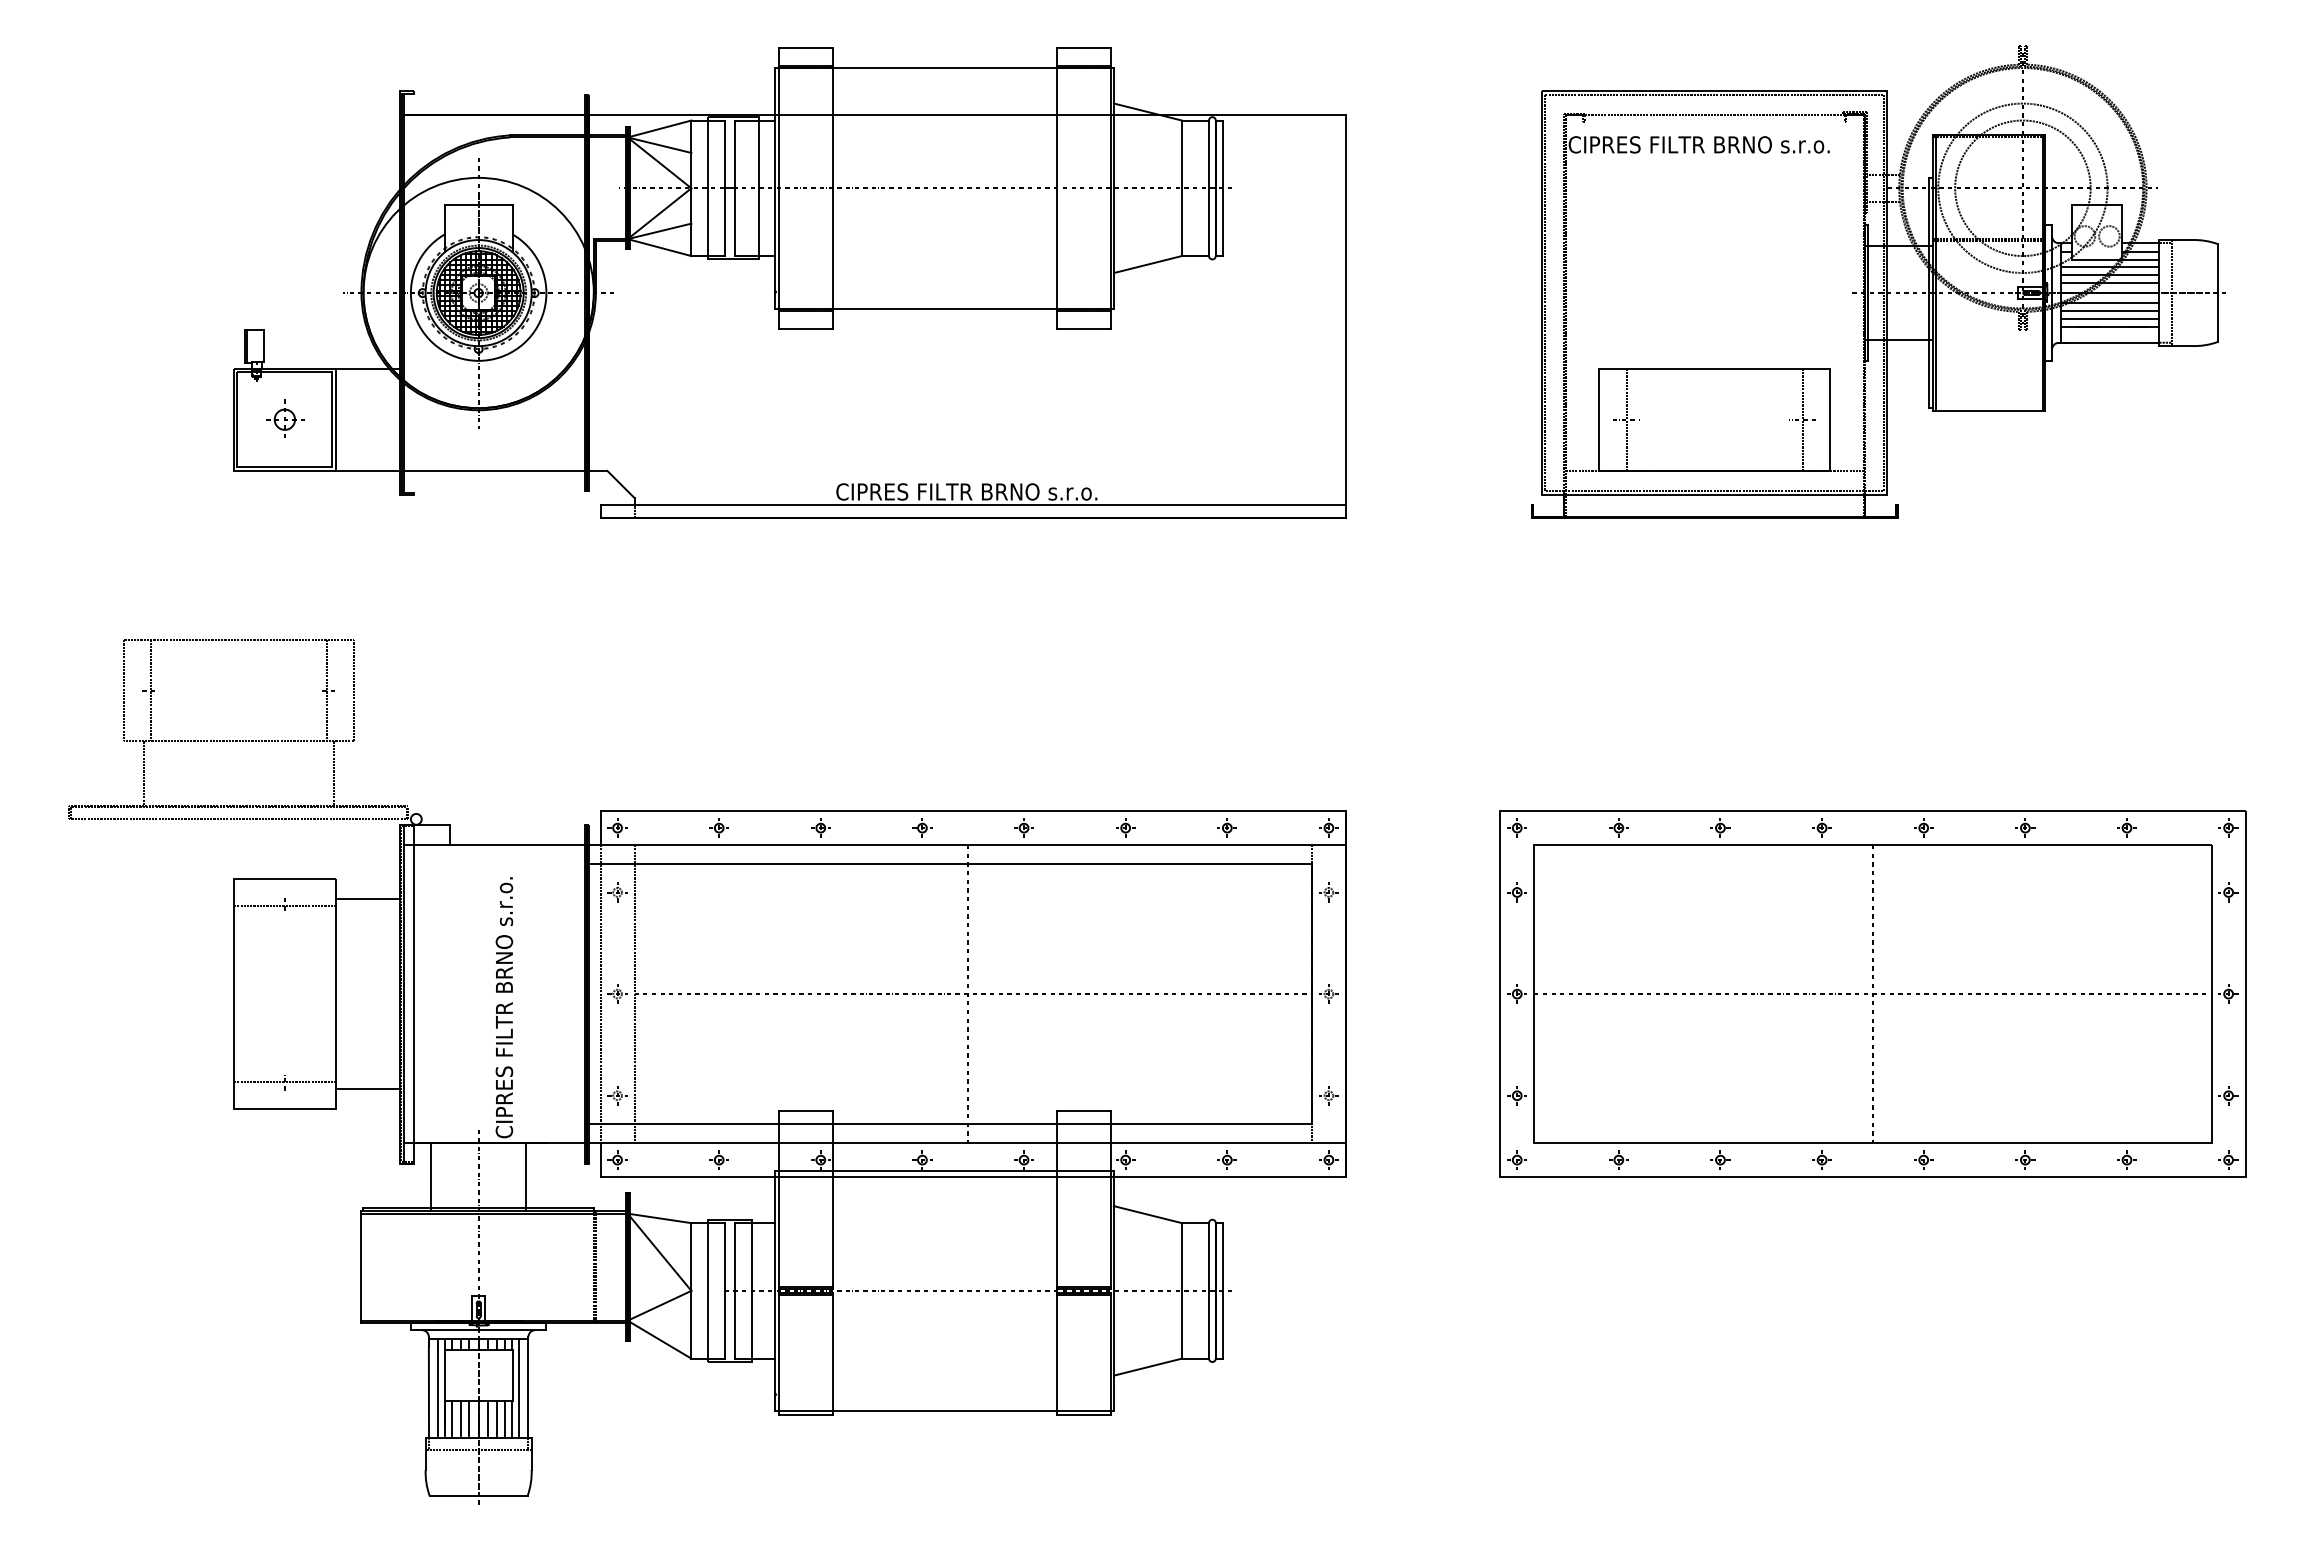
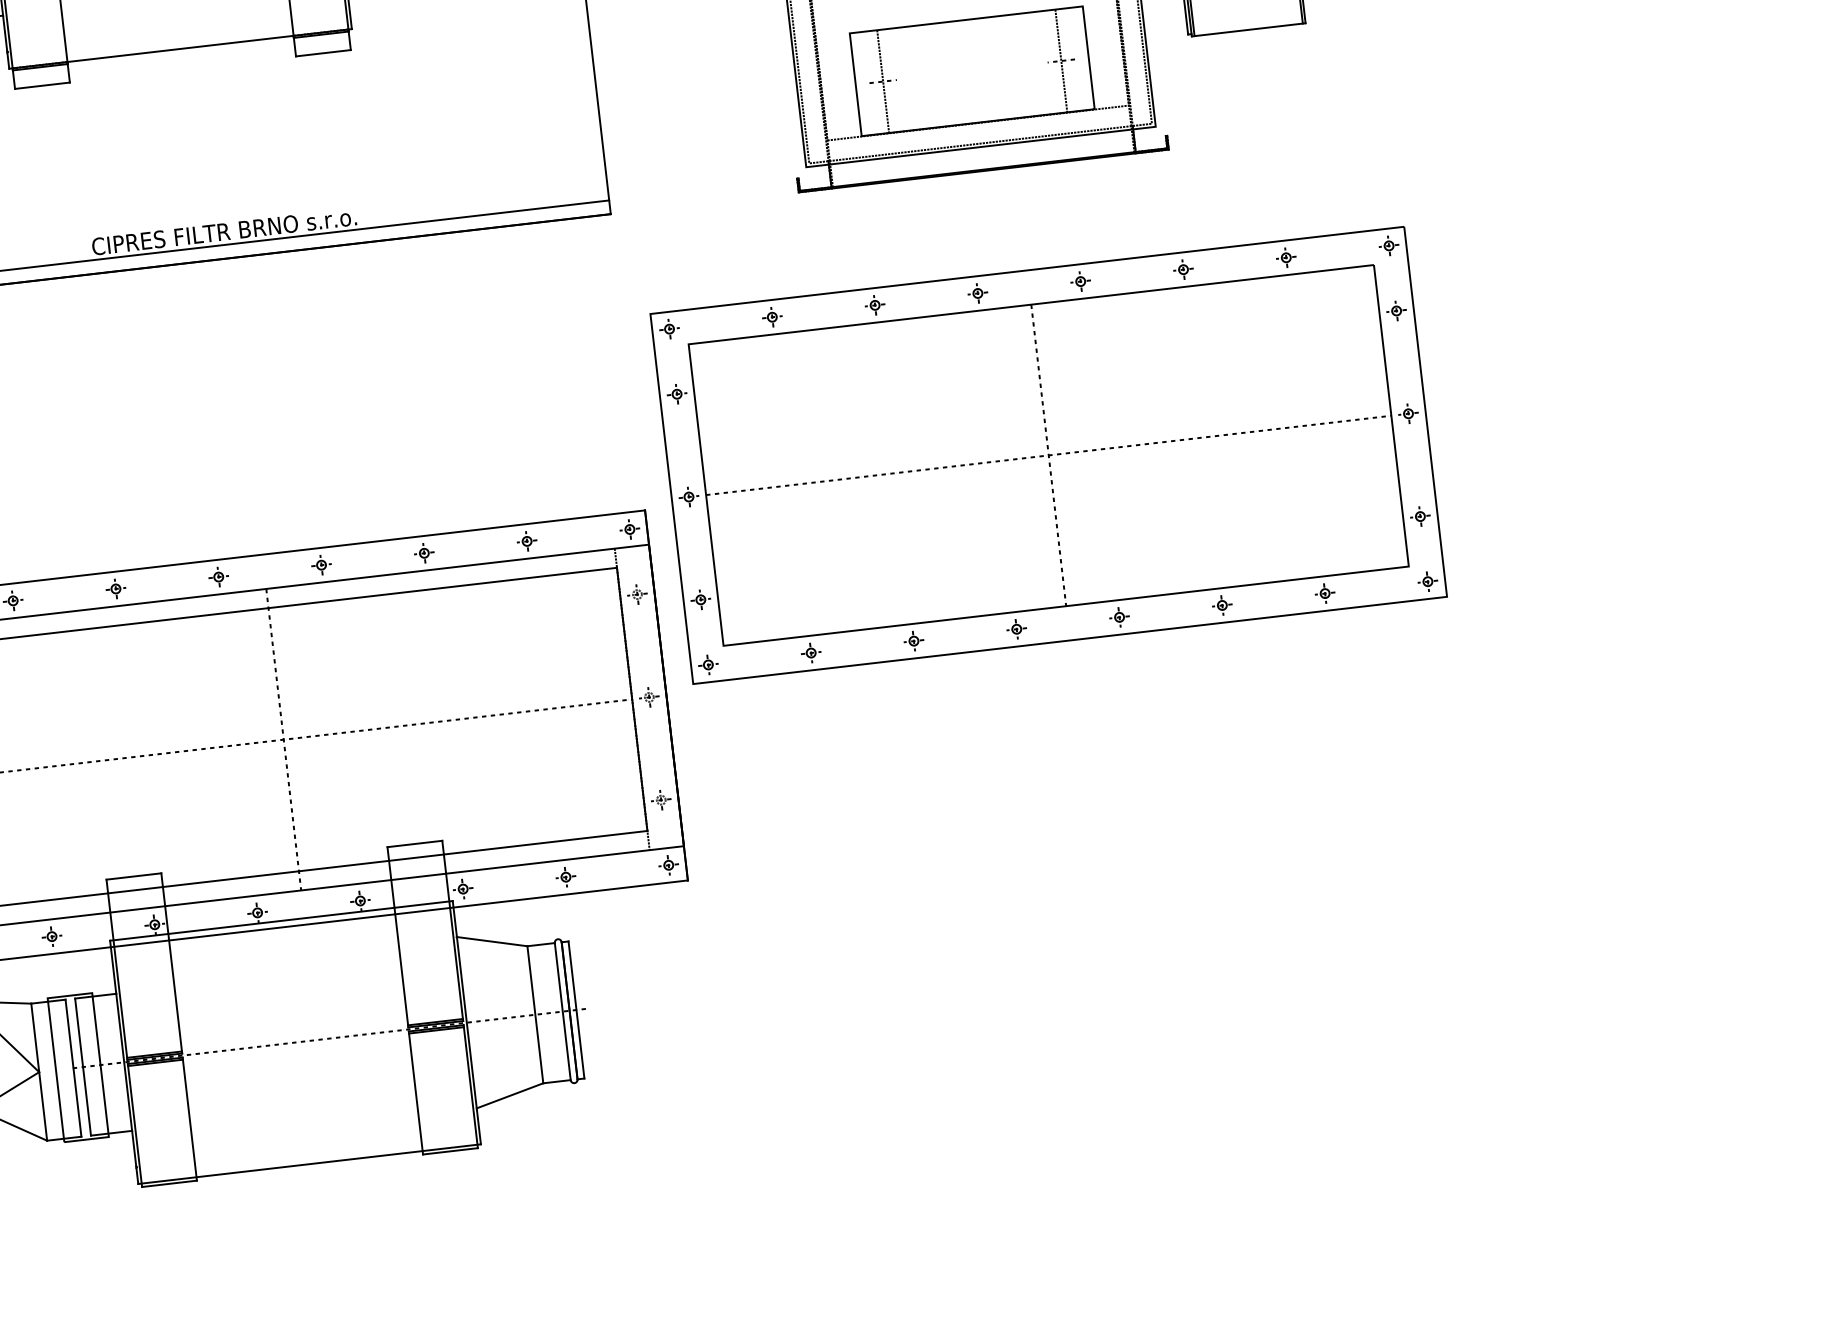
part: (1872, 993) -> (1048, 454), moved

